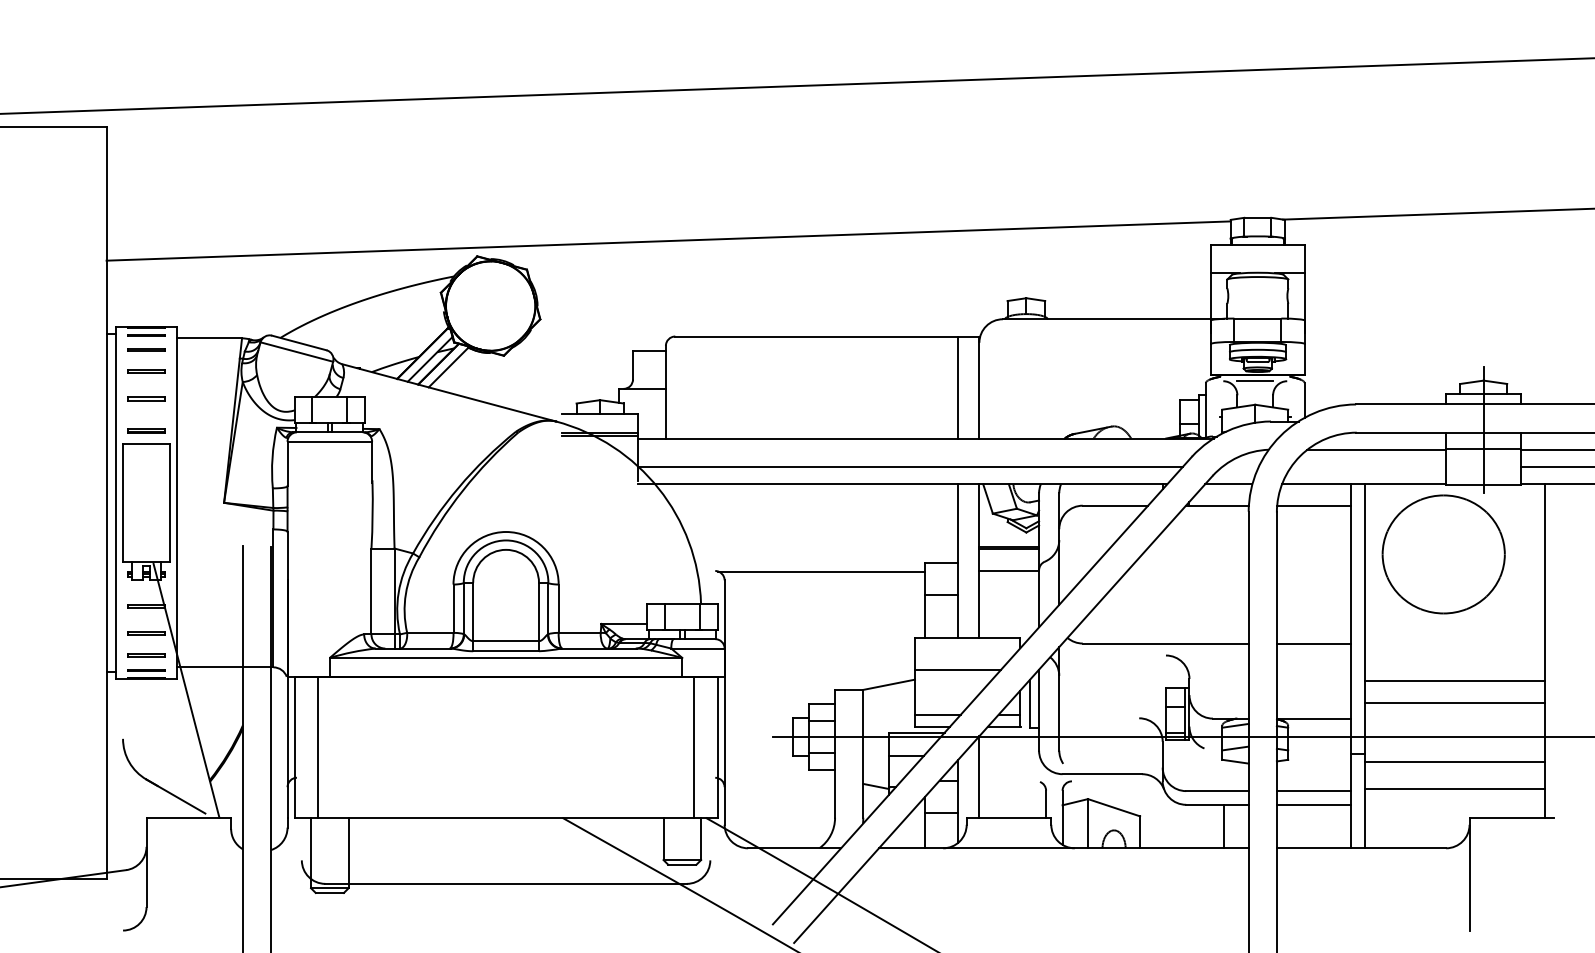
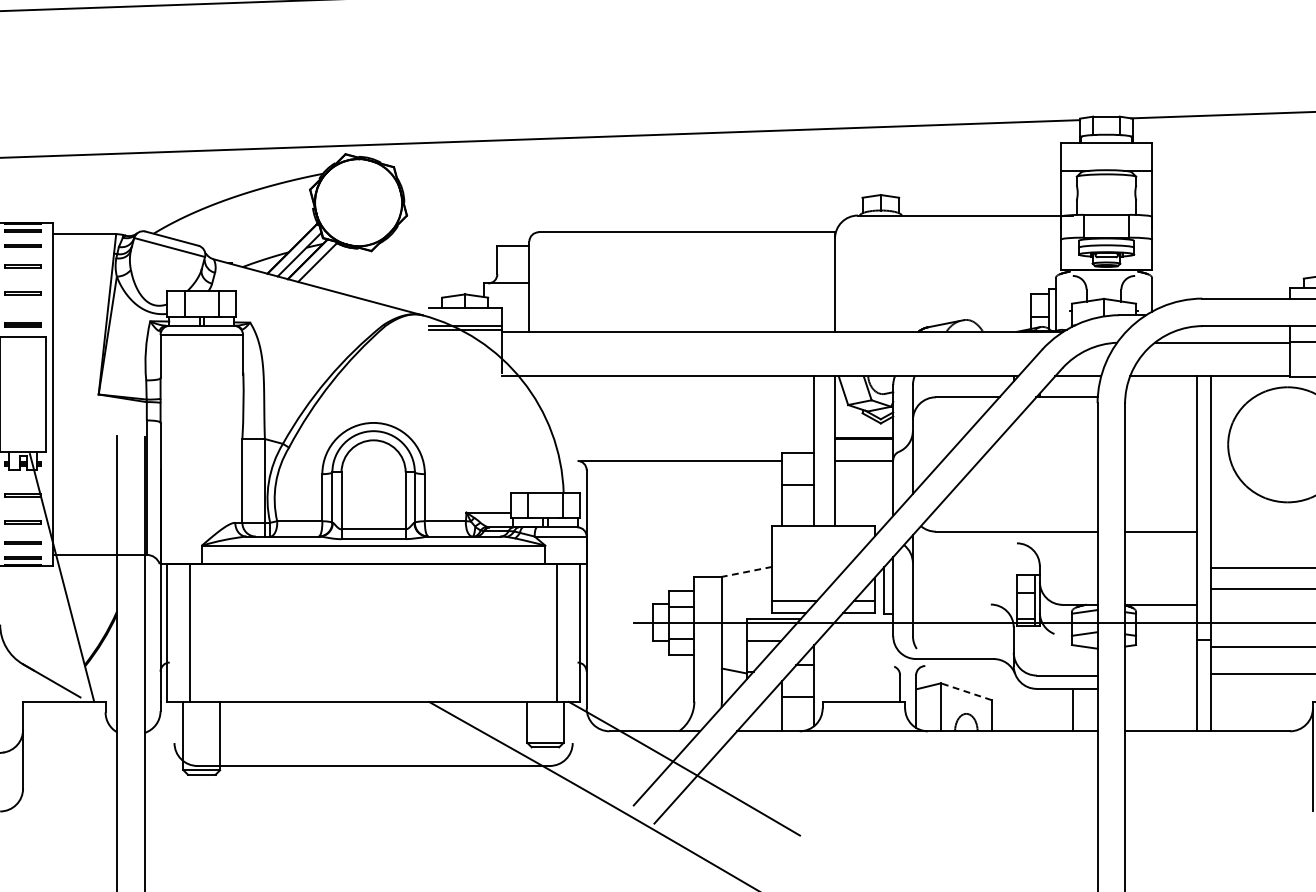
line: (1255, 381) -> (1104, 276), removed
line: (958, 387) -> (814, 282), removed
line: (910, 466) -> (767, 359), removed
line: (1313, 505) -> (1160, 397), removed
line: (957, 670) -> (813, 557), removed
line: (888, 684) -> (746, 571), solid -> dashed
line: (979, 776) -> (835, 661), removed
line: (1313, 791) -> (1160, 675), removed
line: (1313, 804) -> (1160, 688), removed
line: (1113, 807) -> (965, 691), solid -> dashed

